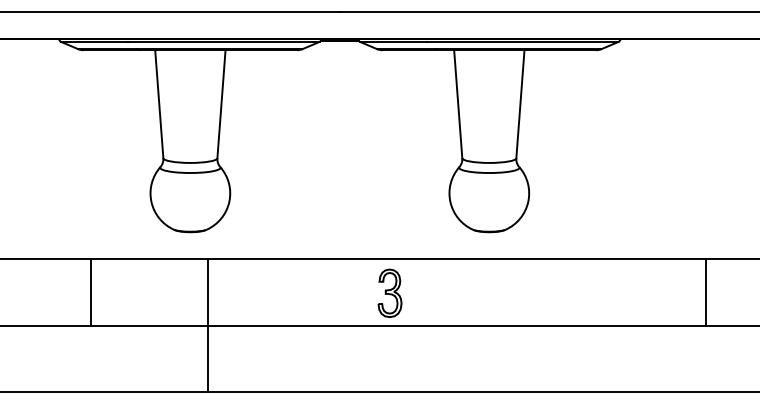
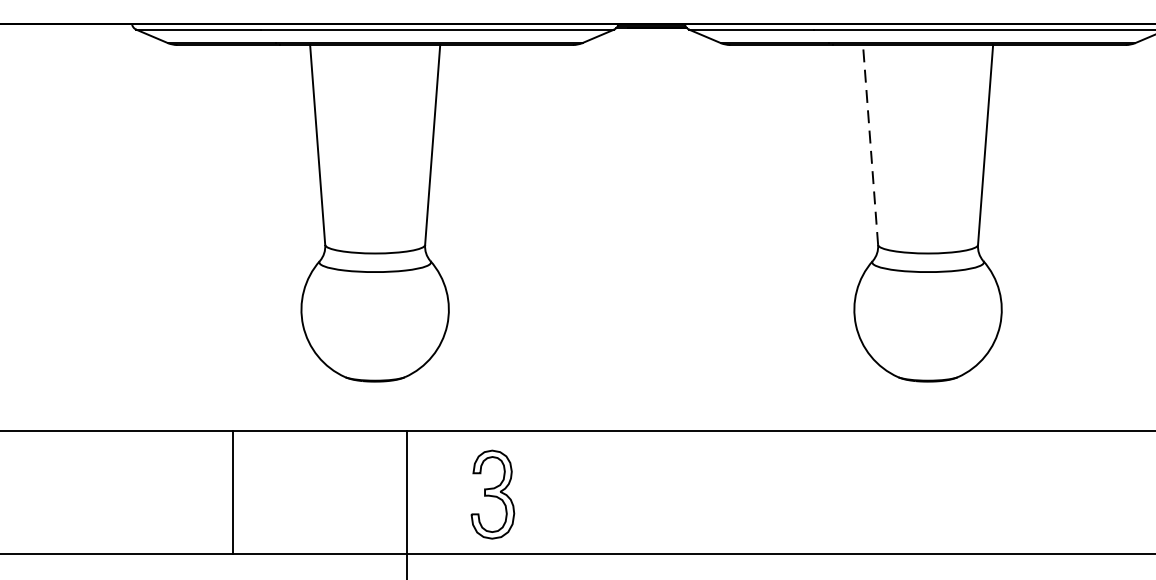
line: (458, 103) -> (871, 143), solid -> dashed
line: (91, 292) -> (232, 493), moved
part: (389, 292) -> (491, 493), moved

